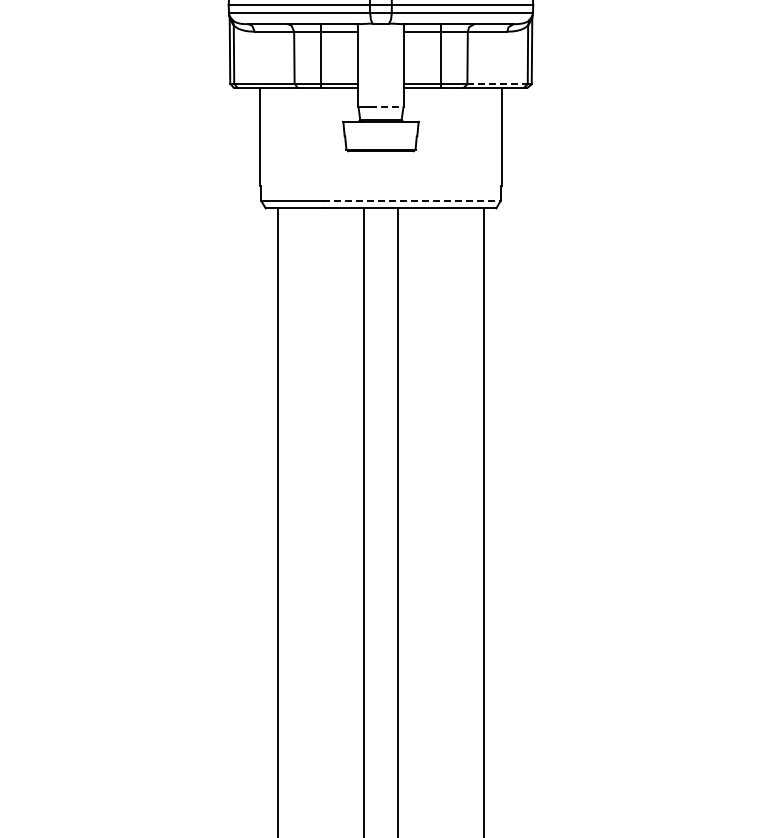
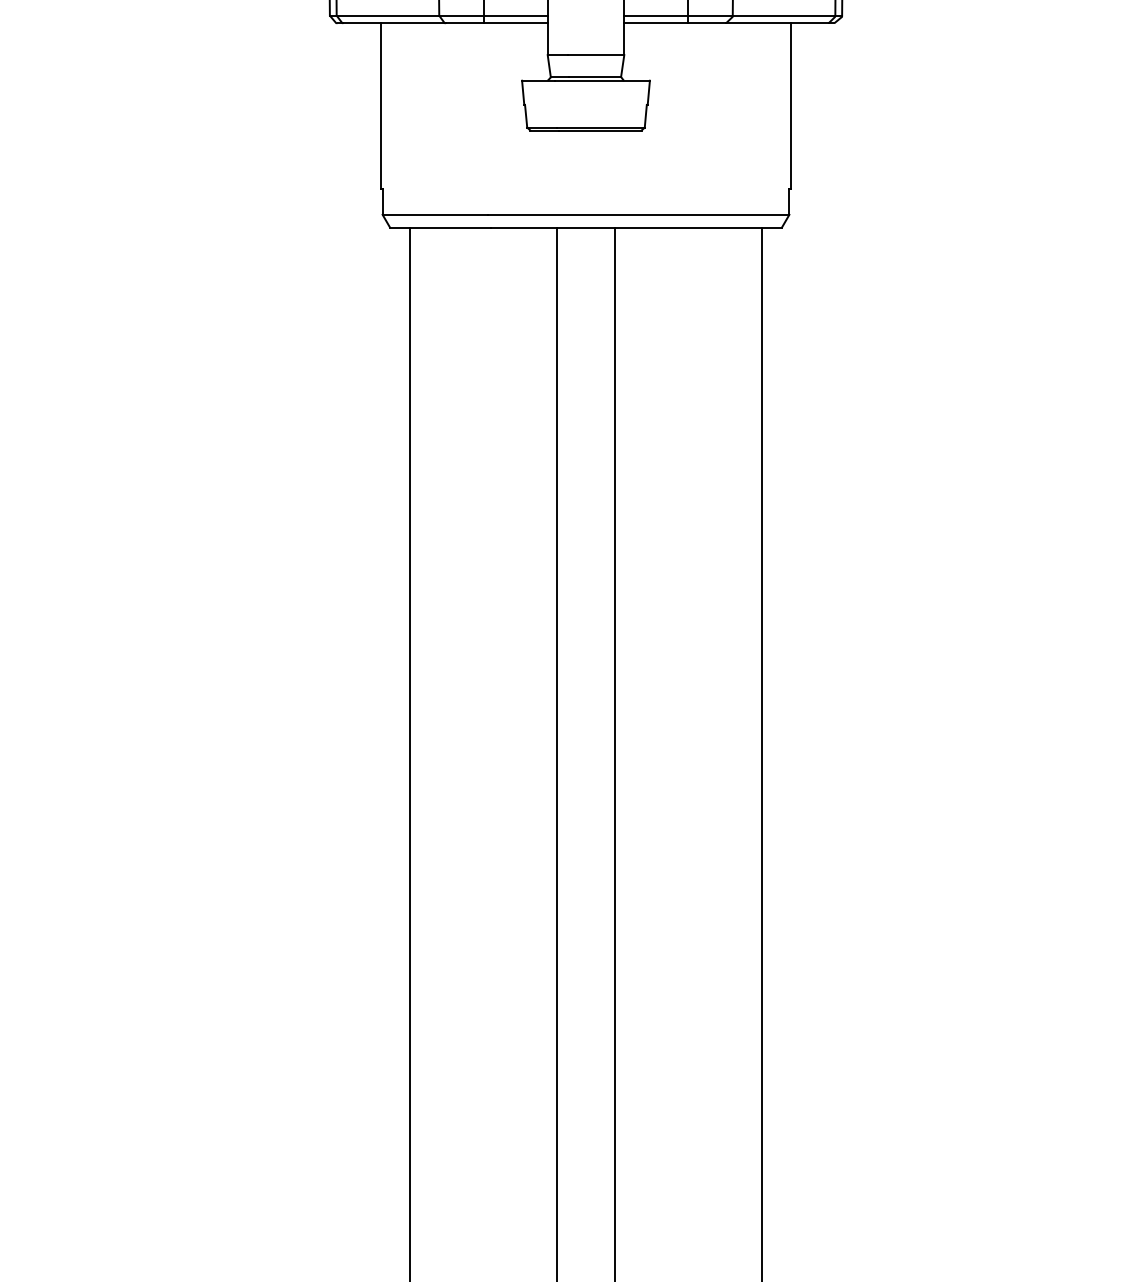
line: (498, 83) -> (785, 15), dashed -> solid
line: (386, 106) -> (595, 54), dashed -> solid
line: (411, 200) -> (637, 214), dashed -> solid

